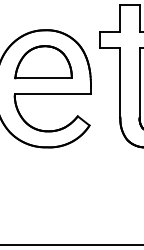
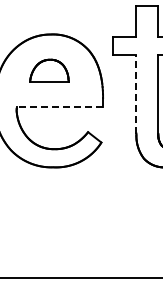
part: (43, 61) -> (49, 70), size x0.6
line: (120, 82) -> (136, 93), solid -> dashed
line: (52, 94) -> (59, 107), solid -> dashed

